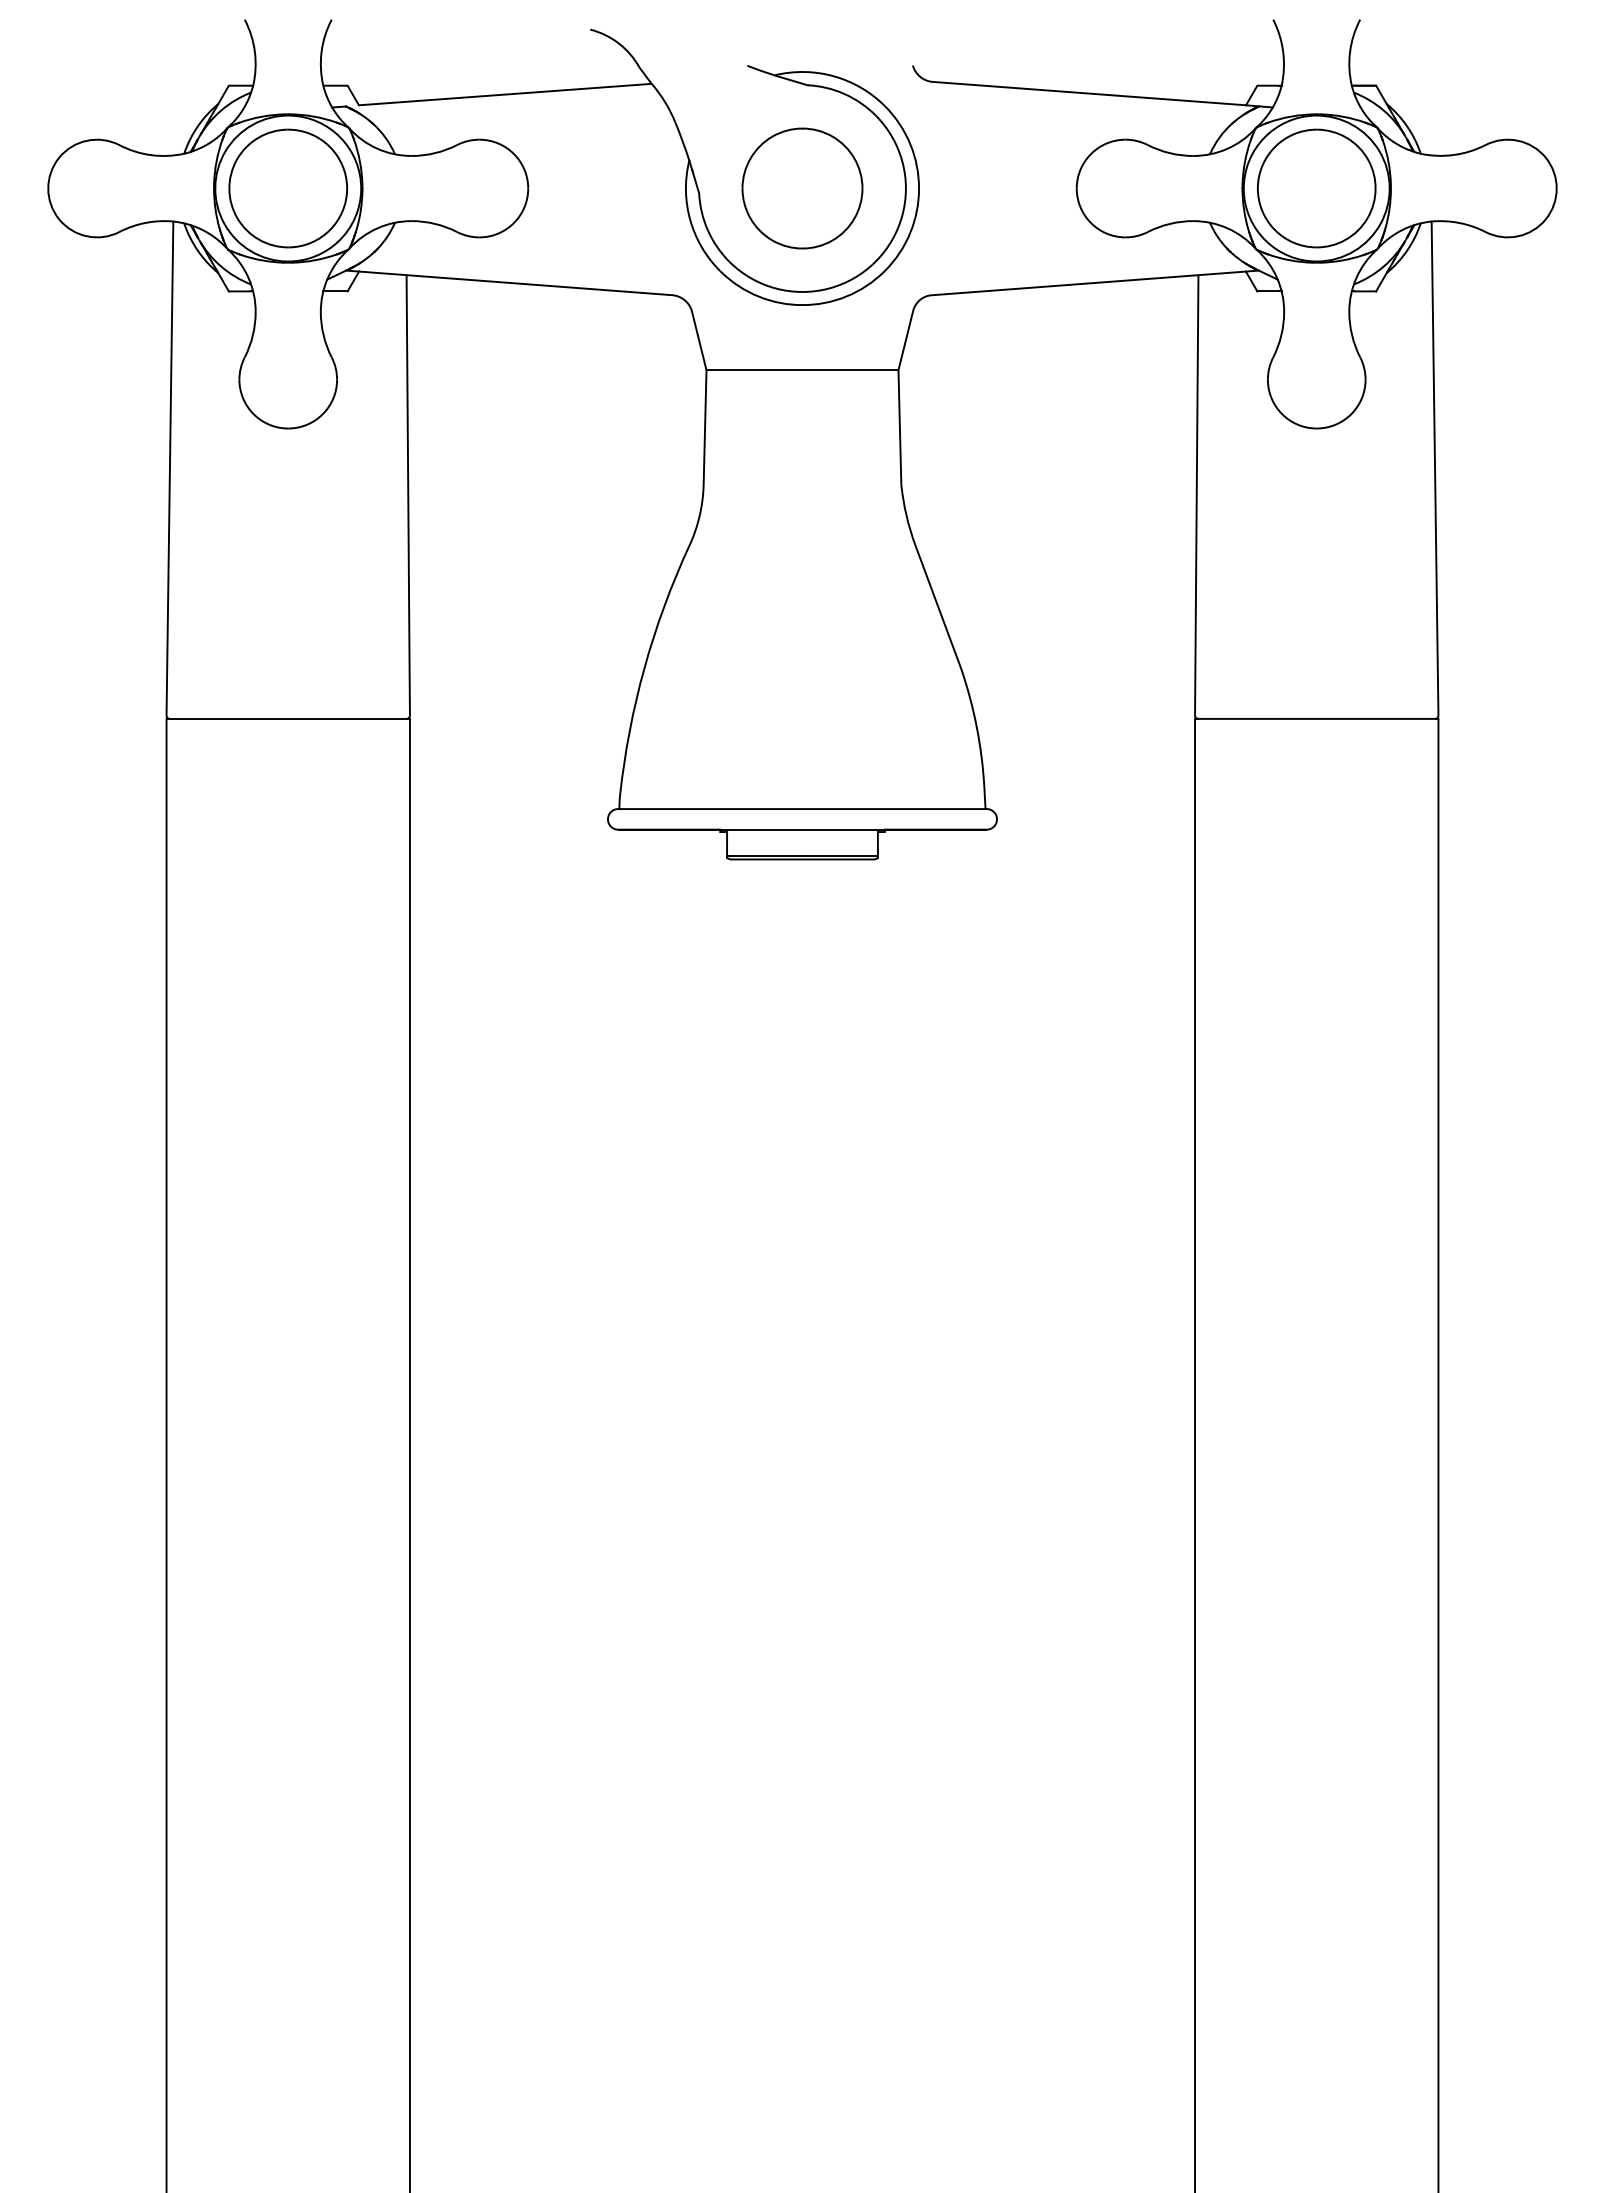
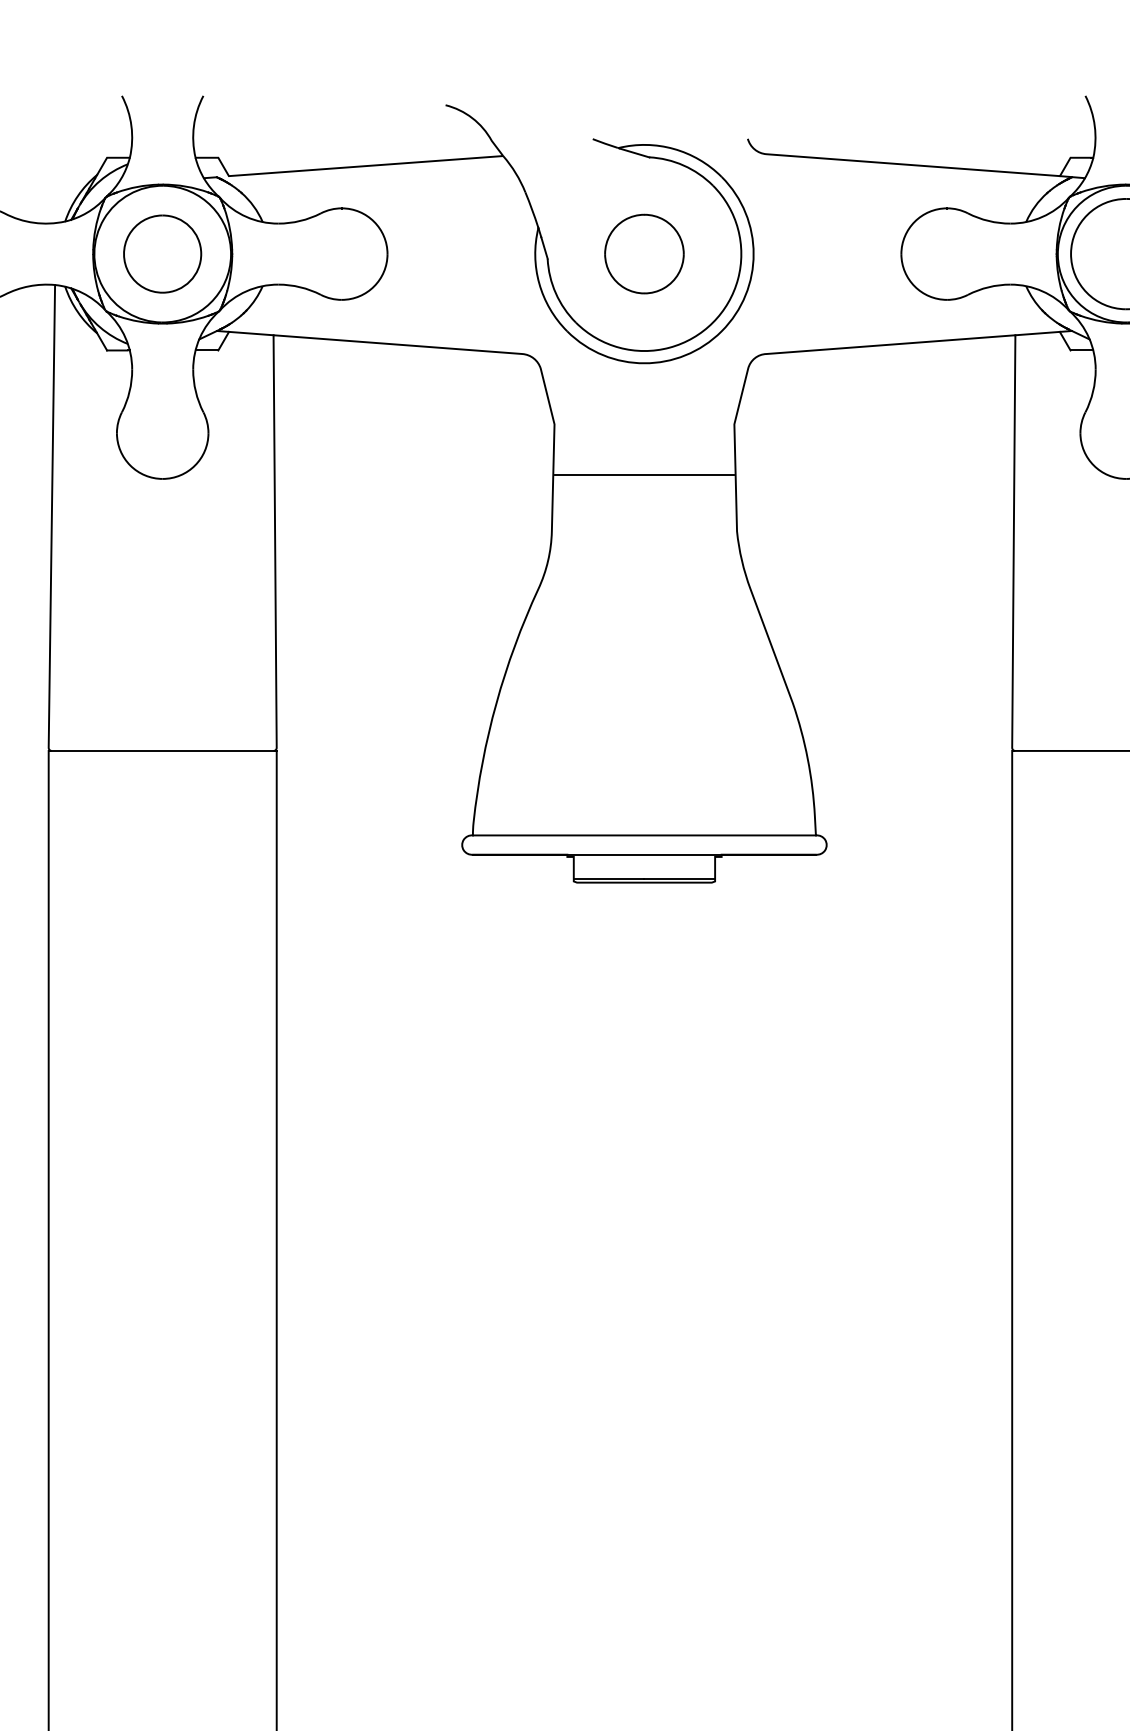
part: (287, 188) -> (162, 254), size x0.7
part: (802, 188) -> (644, 254), size x0.7
line: (802, 370) -> (644, 475), moved

